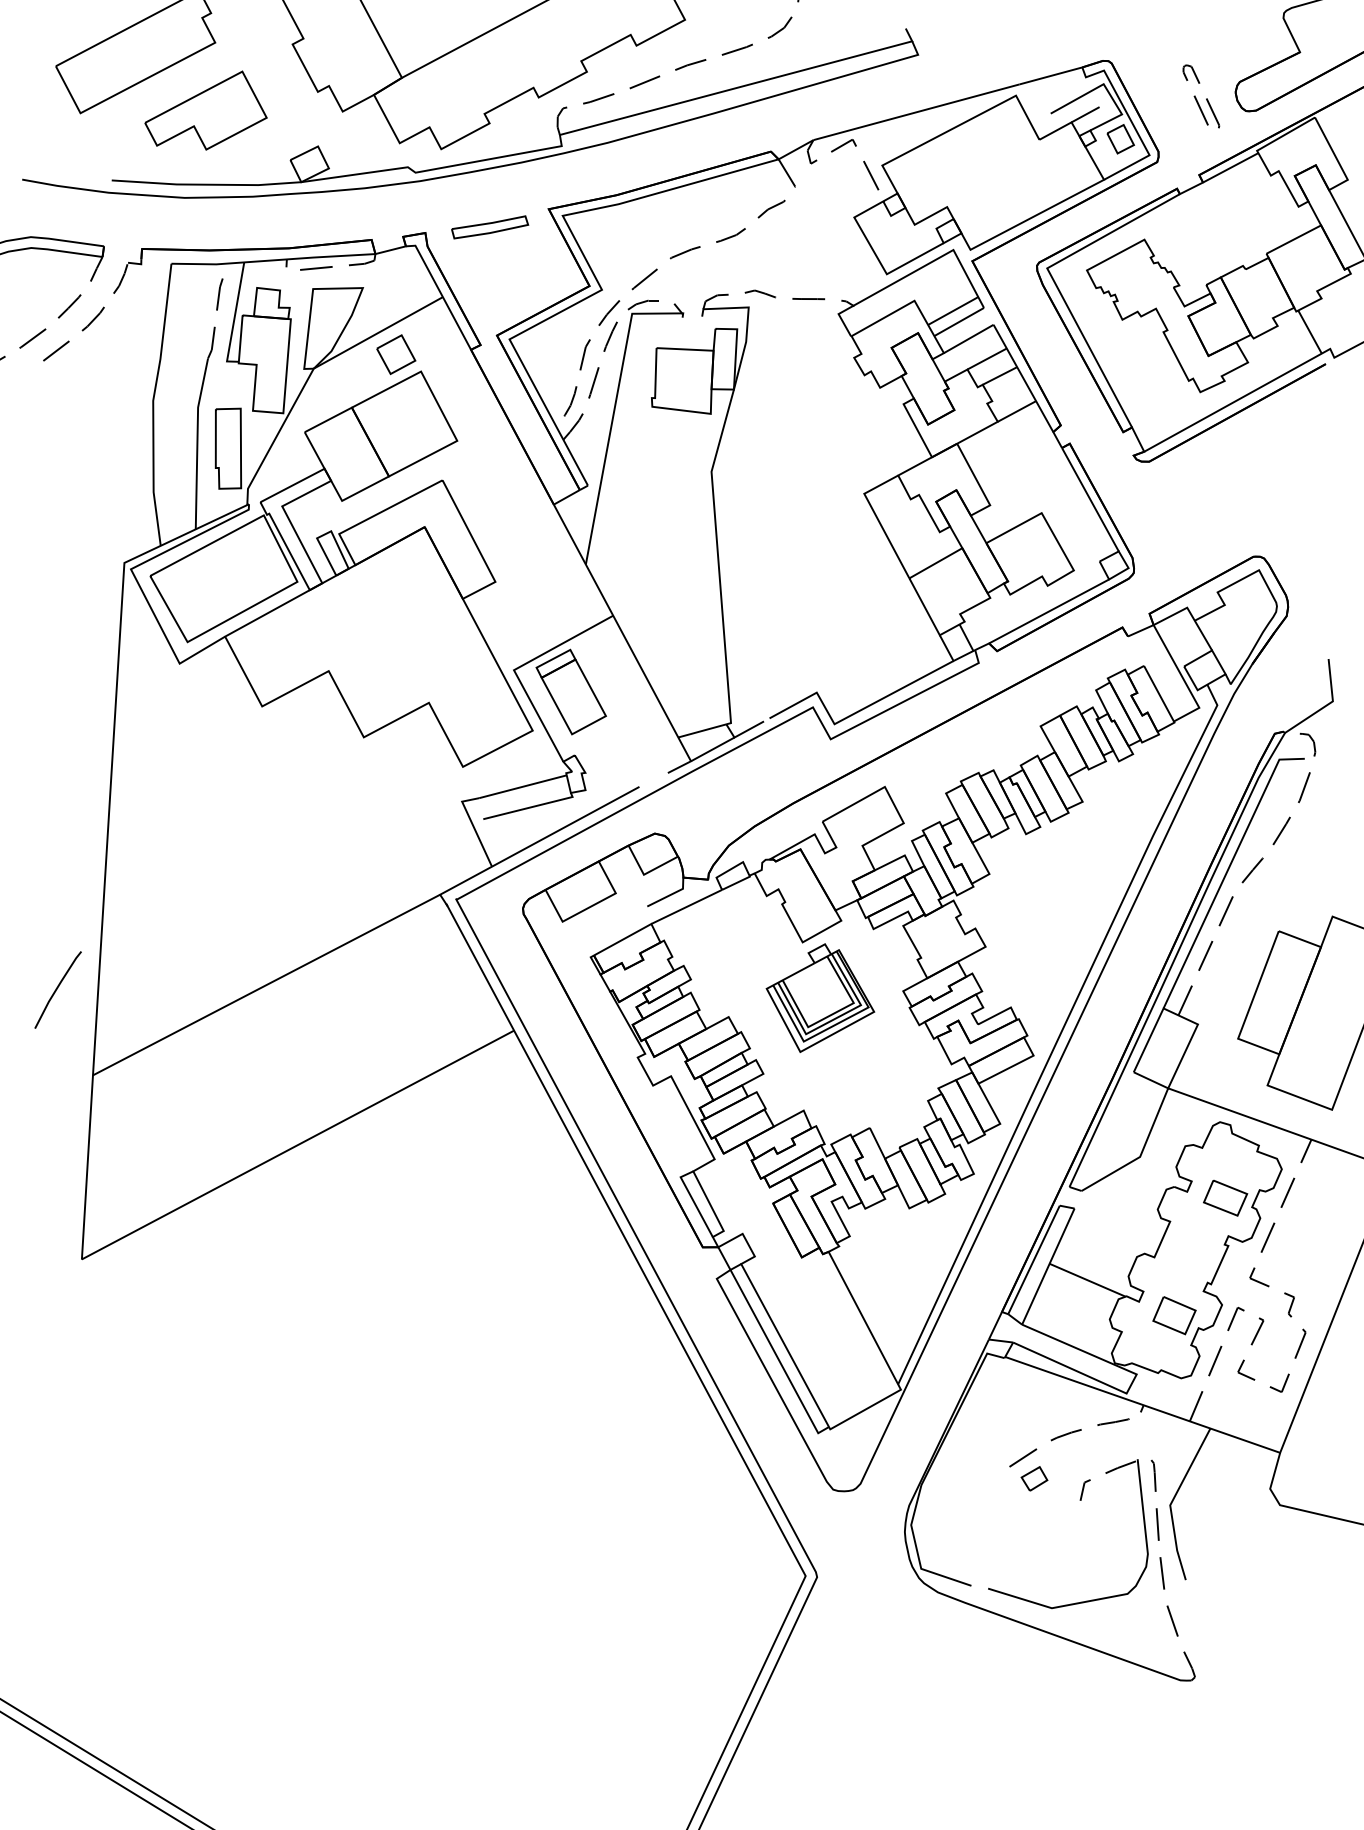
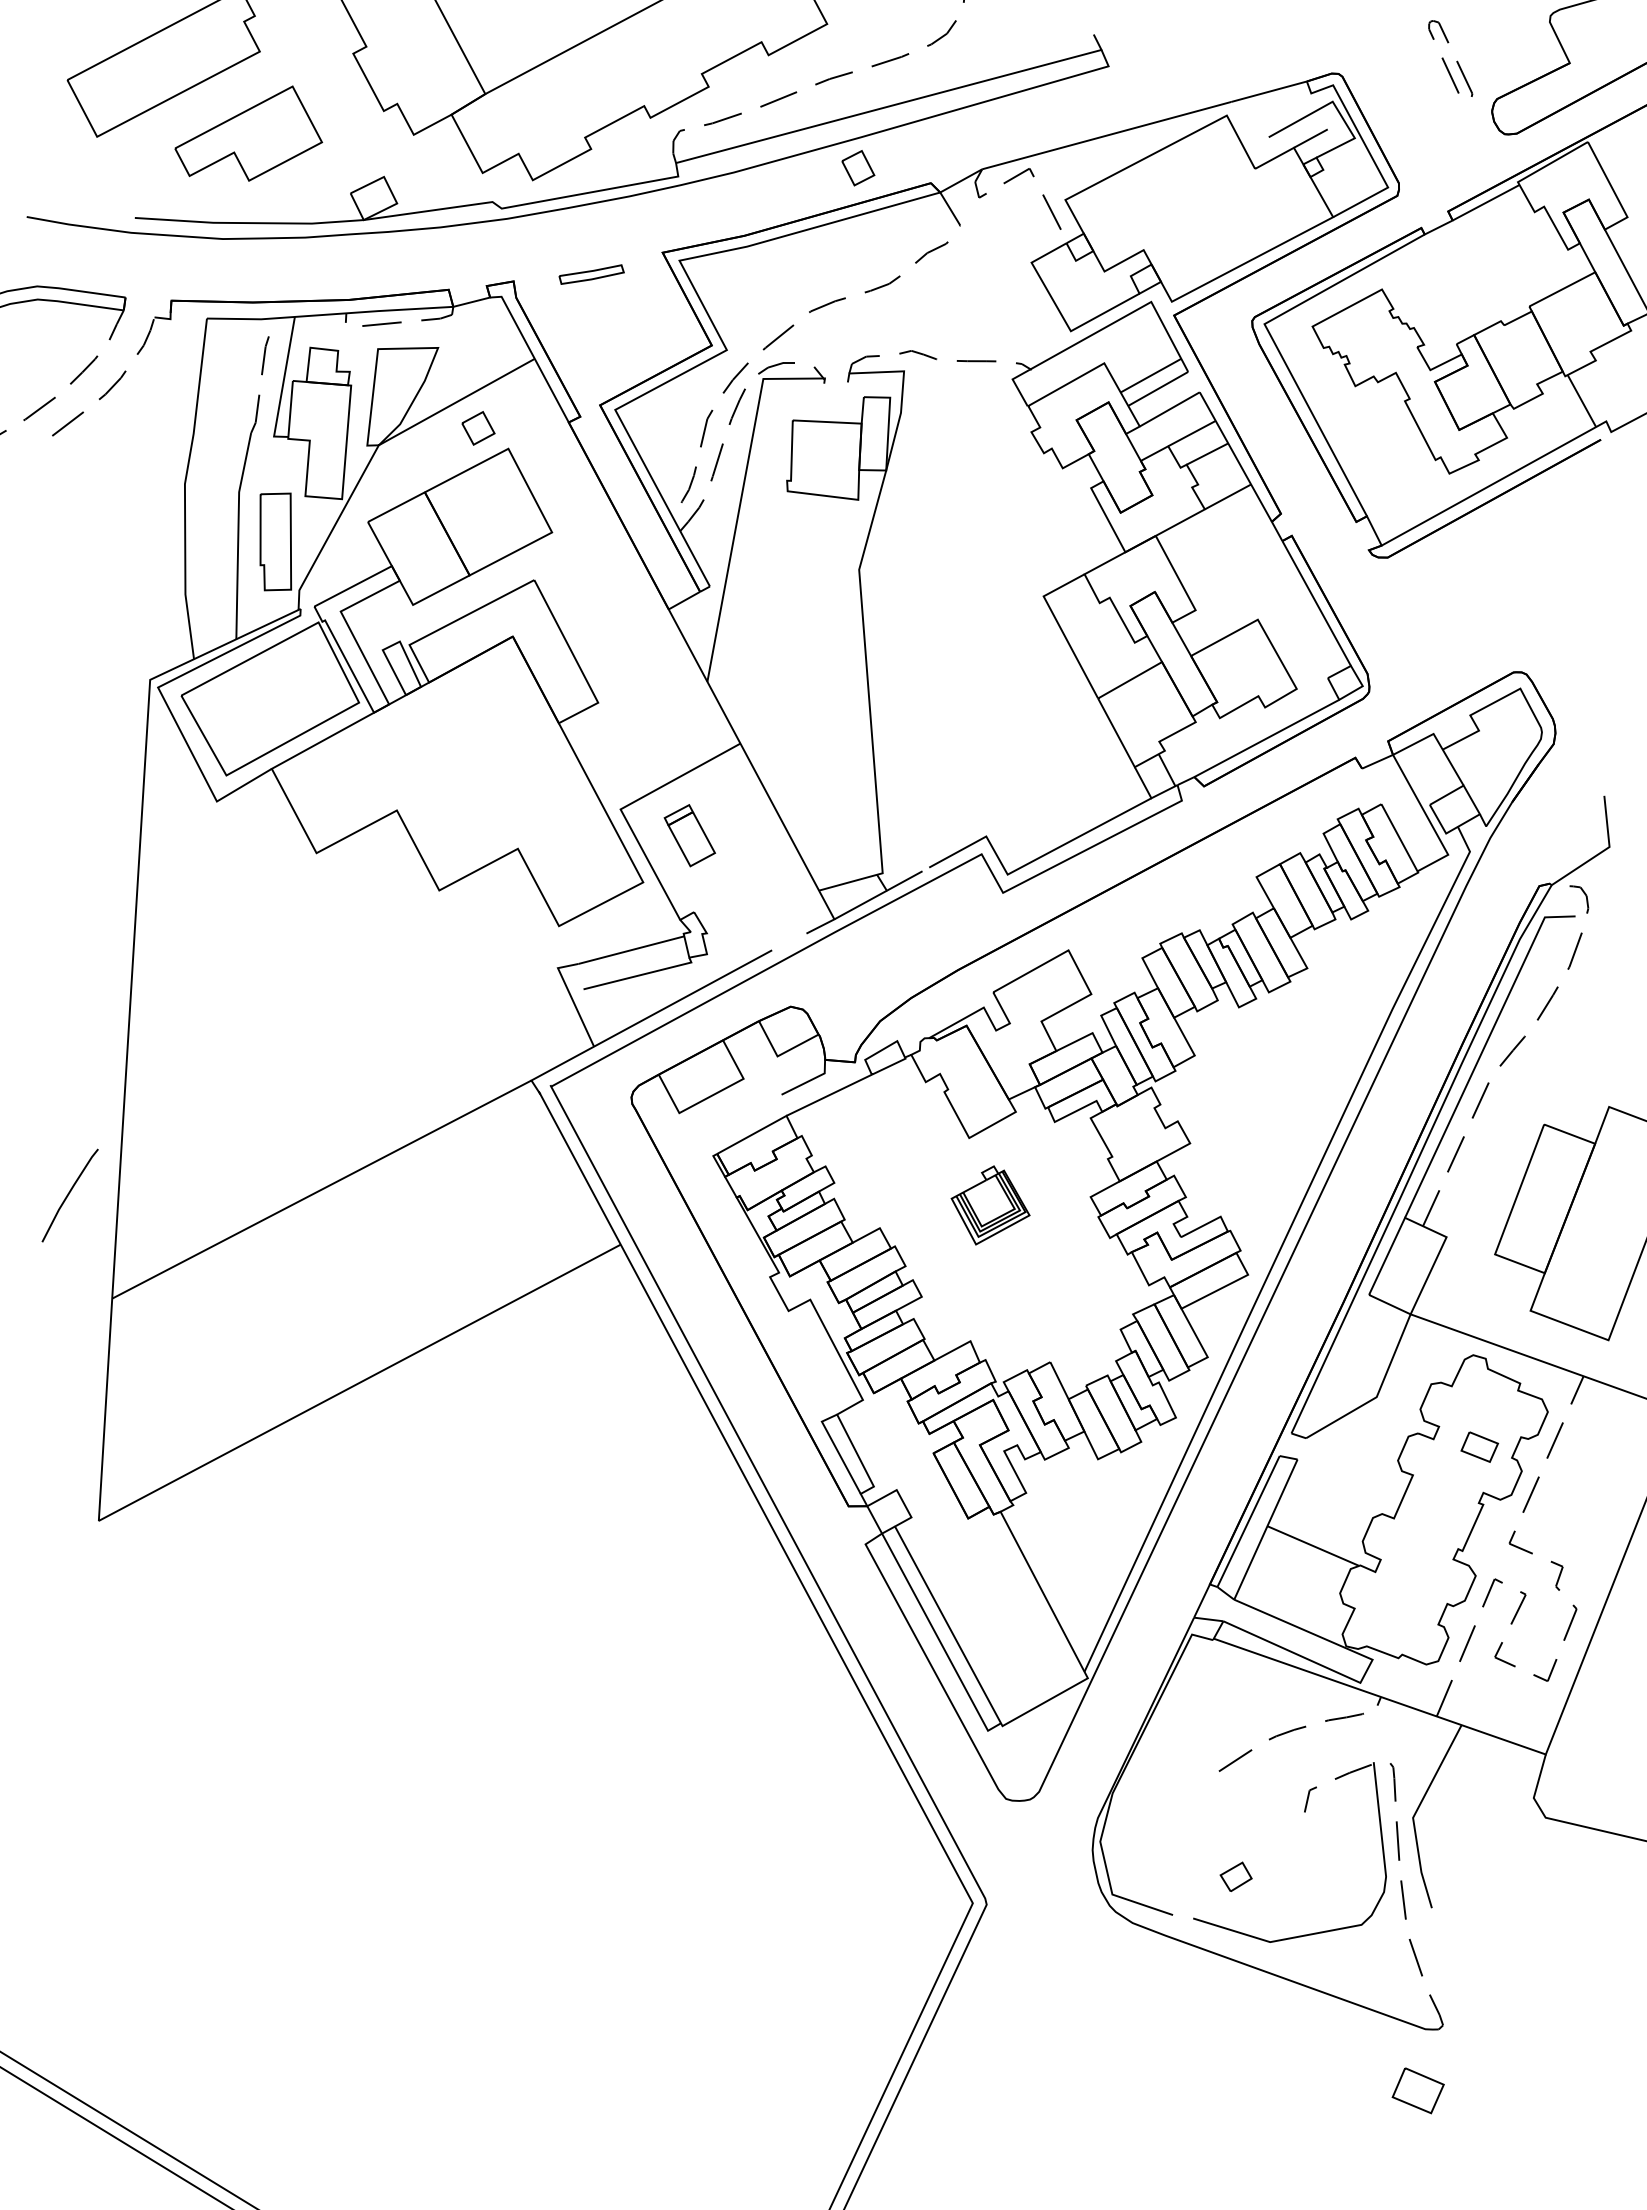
part: (1196, 97) -> (1444, 59), moved
part: (1120, 139) -> (858, 168), moved
part: (489, 227) -> (591, 274), size x0.7
part: (396, 354) -> (478, 428), size x0.7
part: (571, 691) -> (689, 835), size x0.6
part: (820, 998) -> (990, 1205), size x0.6
part: (1225, 1198) -> (1479, 1447), size x0.7
part: (1173, 1315) -> (1417, 2090), moved
part: (1033, 1478) -> (1235, 1876), moved

